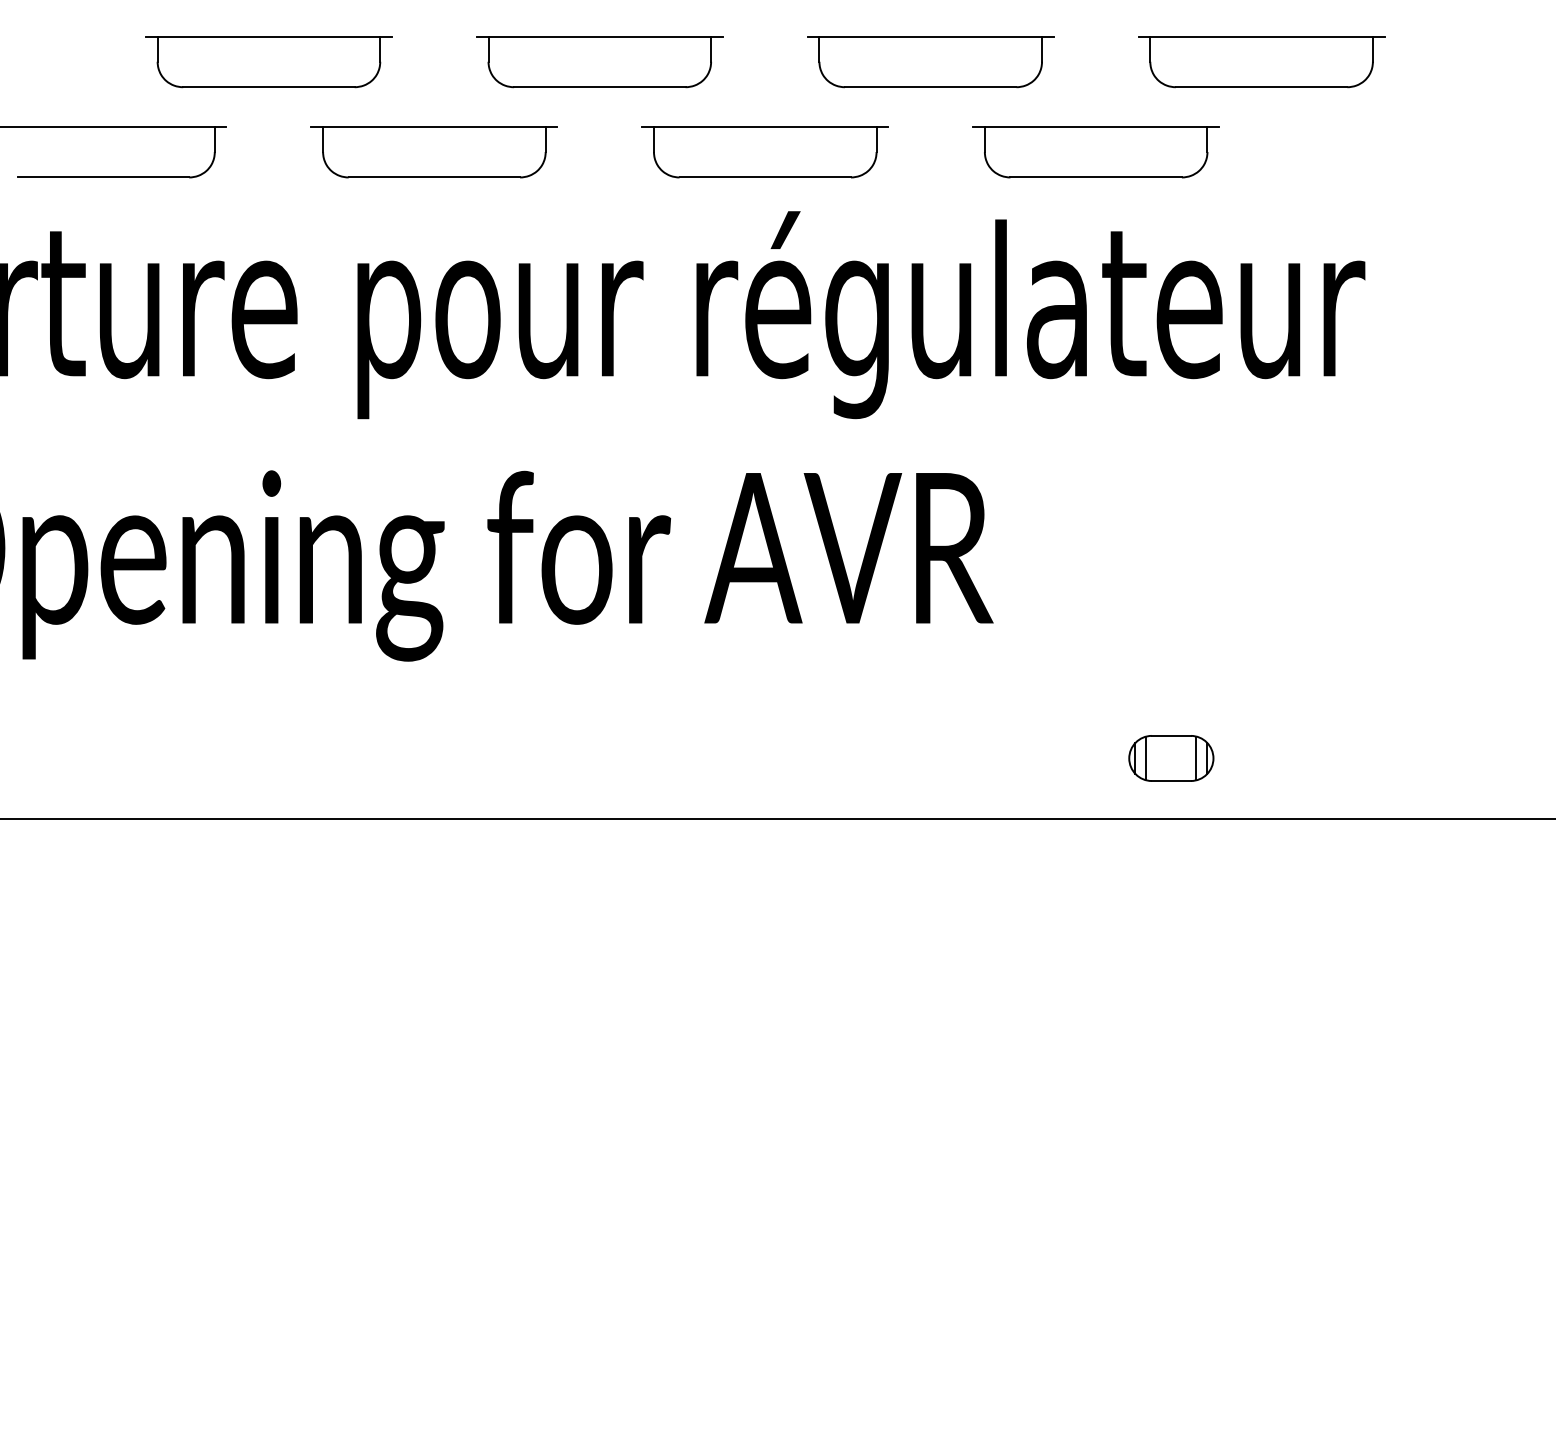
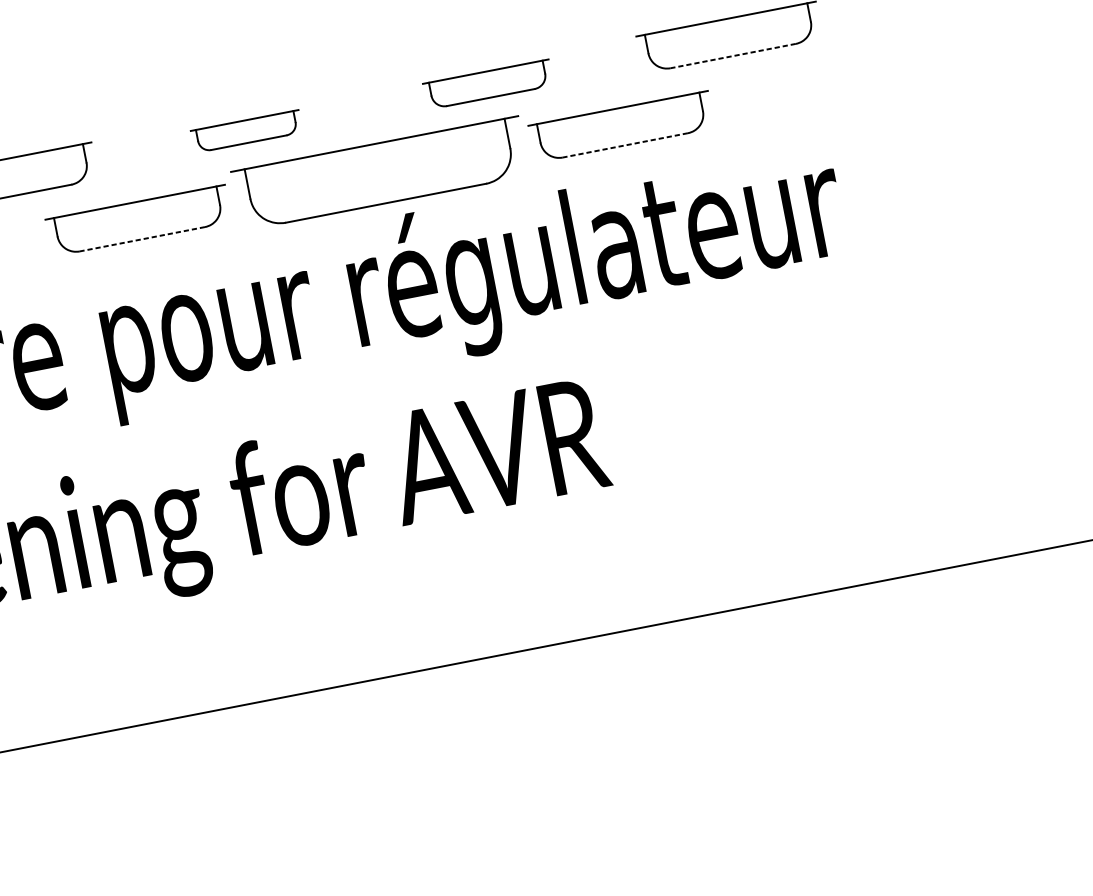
part: (599, 62) -> (246, 131), size x0.6
part: (930, 62) -> (488, 85), size x0.7
line: (1261, 87) -> (733, 56), solid -> dashed
part: (764, 152) -> (379, 174), size x1.6
line: (434, 177) -> (142, 239), solid -> dashed
line: (1096, 177) -> (625, 145), solid -> dashed
part: (1171, 758) -> (762, 558), removed

